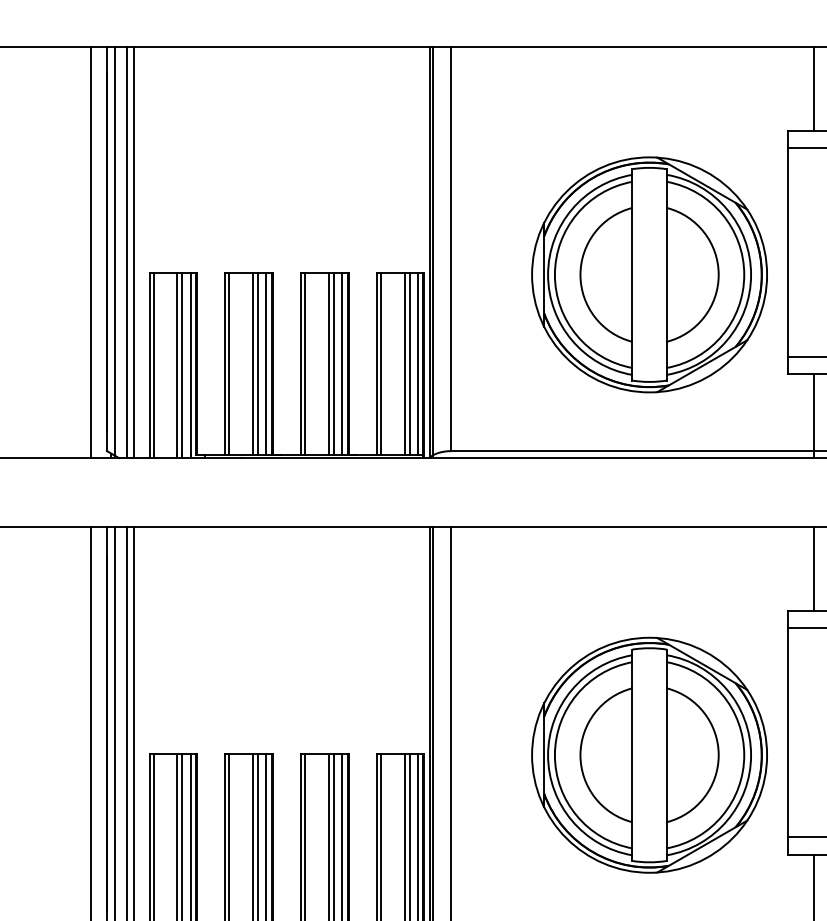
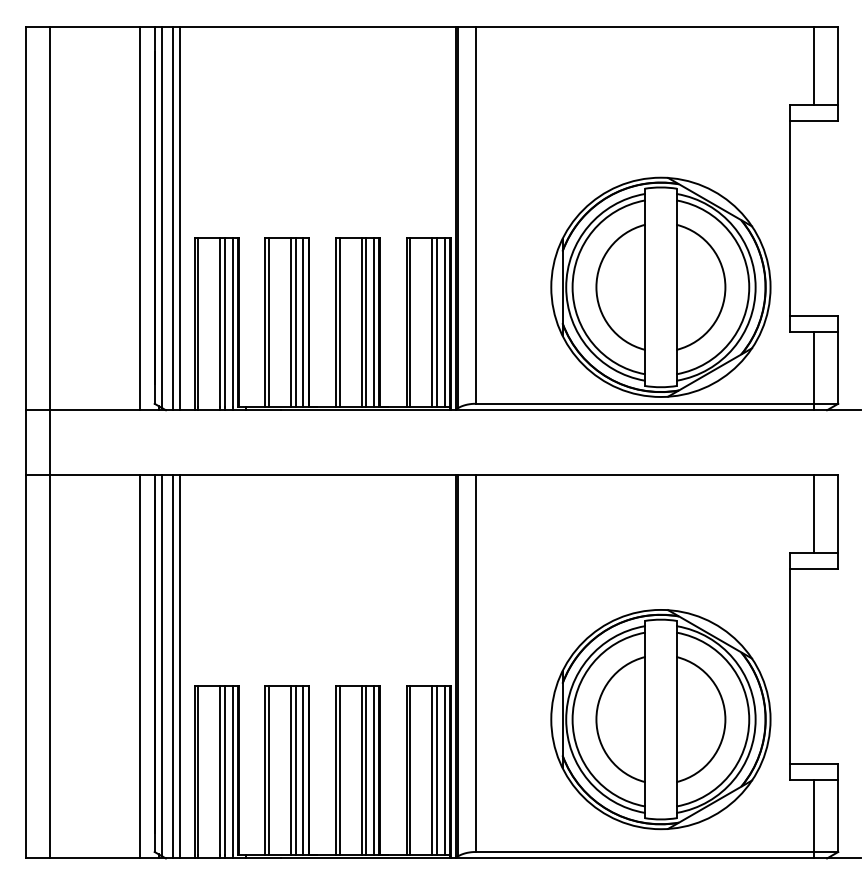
part: (649, 273) -> (660, 286), moved
part: (649, 755) -> (660, 719), moved

